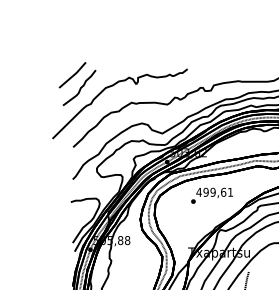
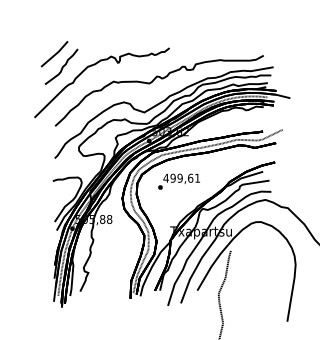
text: (211, 195) -> (178, 181), moved

